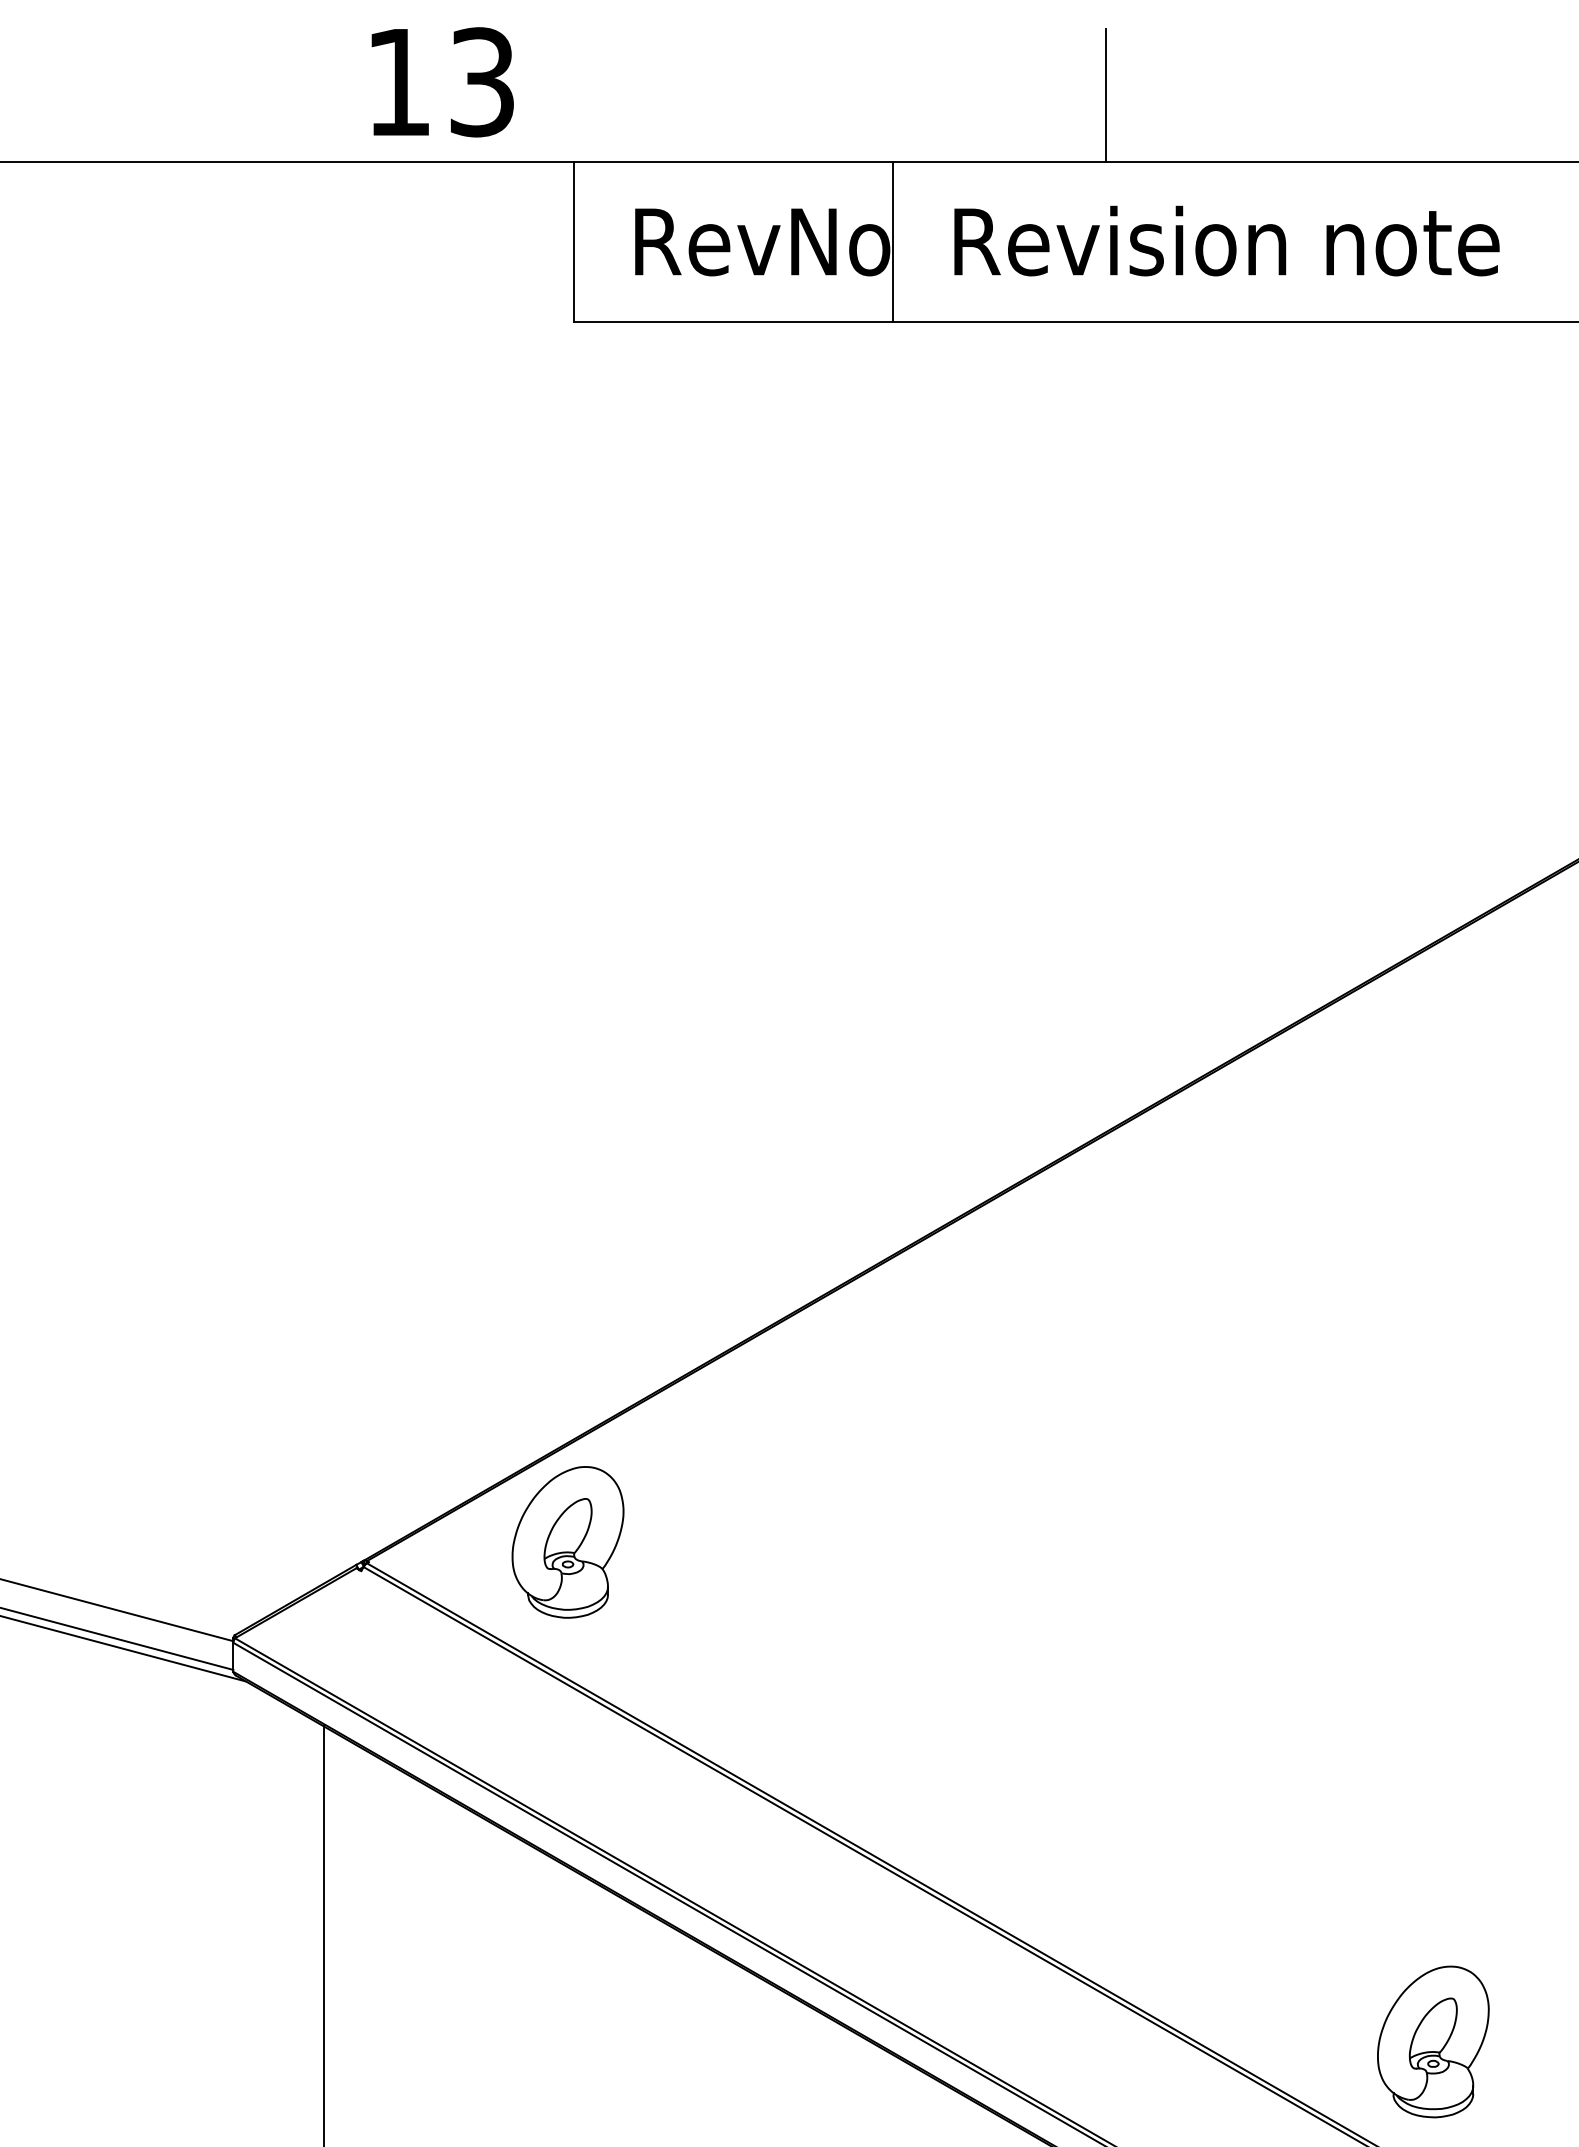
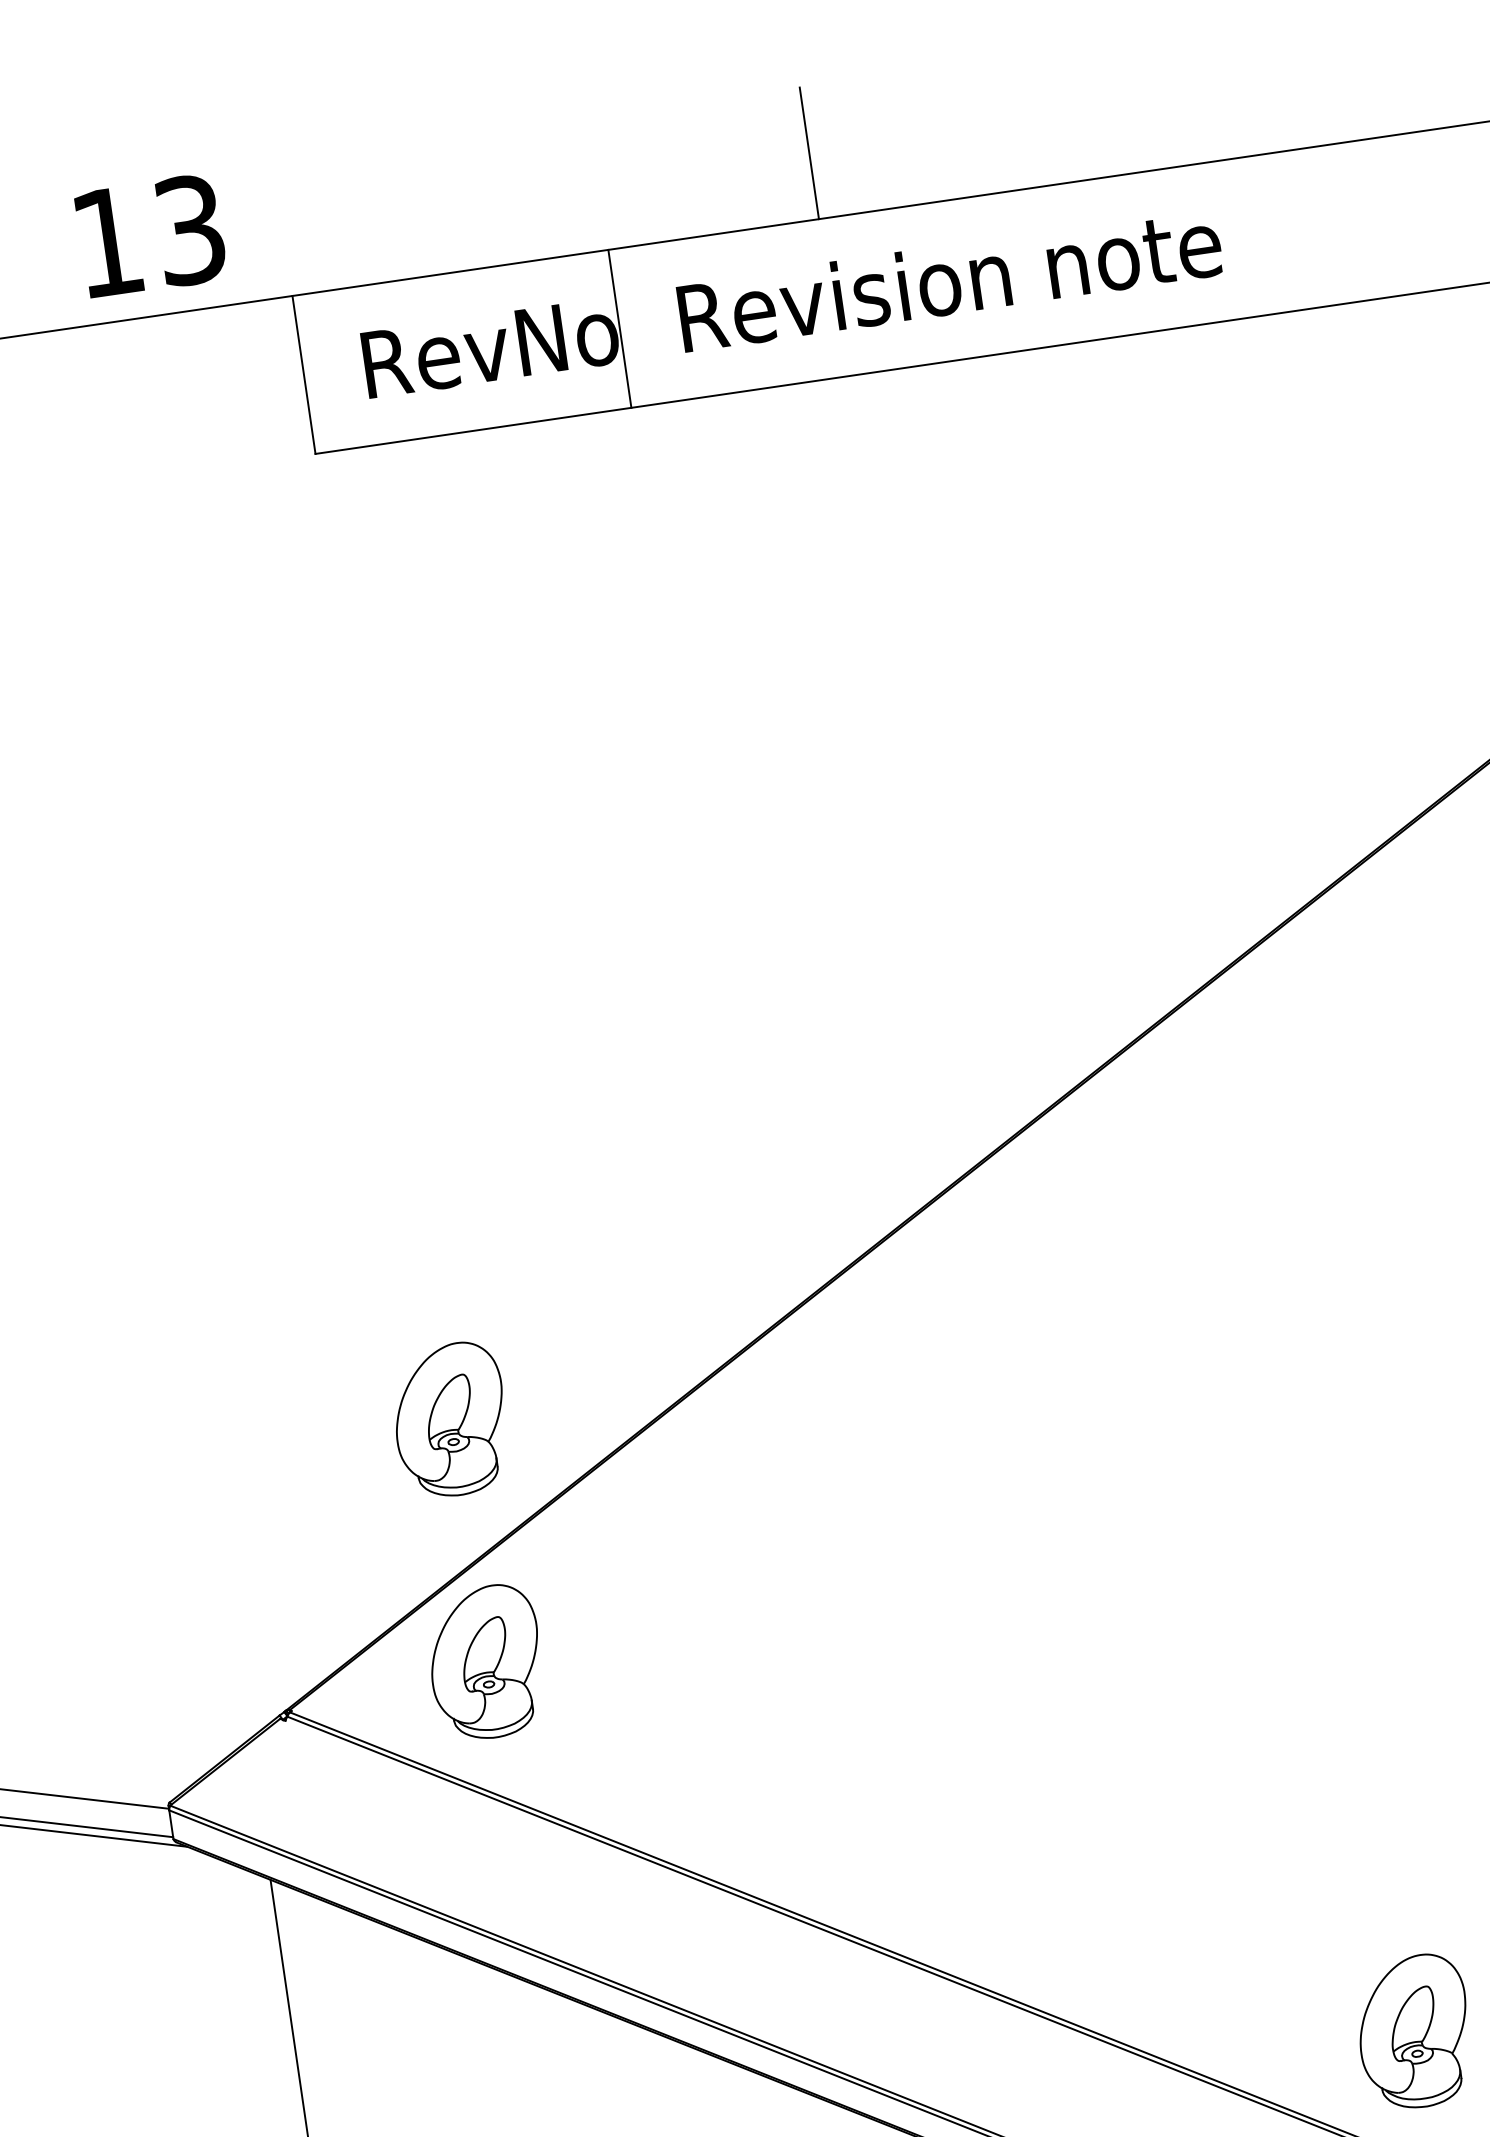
part: (567, 1297) -> (450, 1420), added

